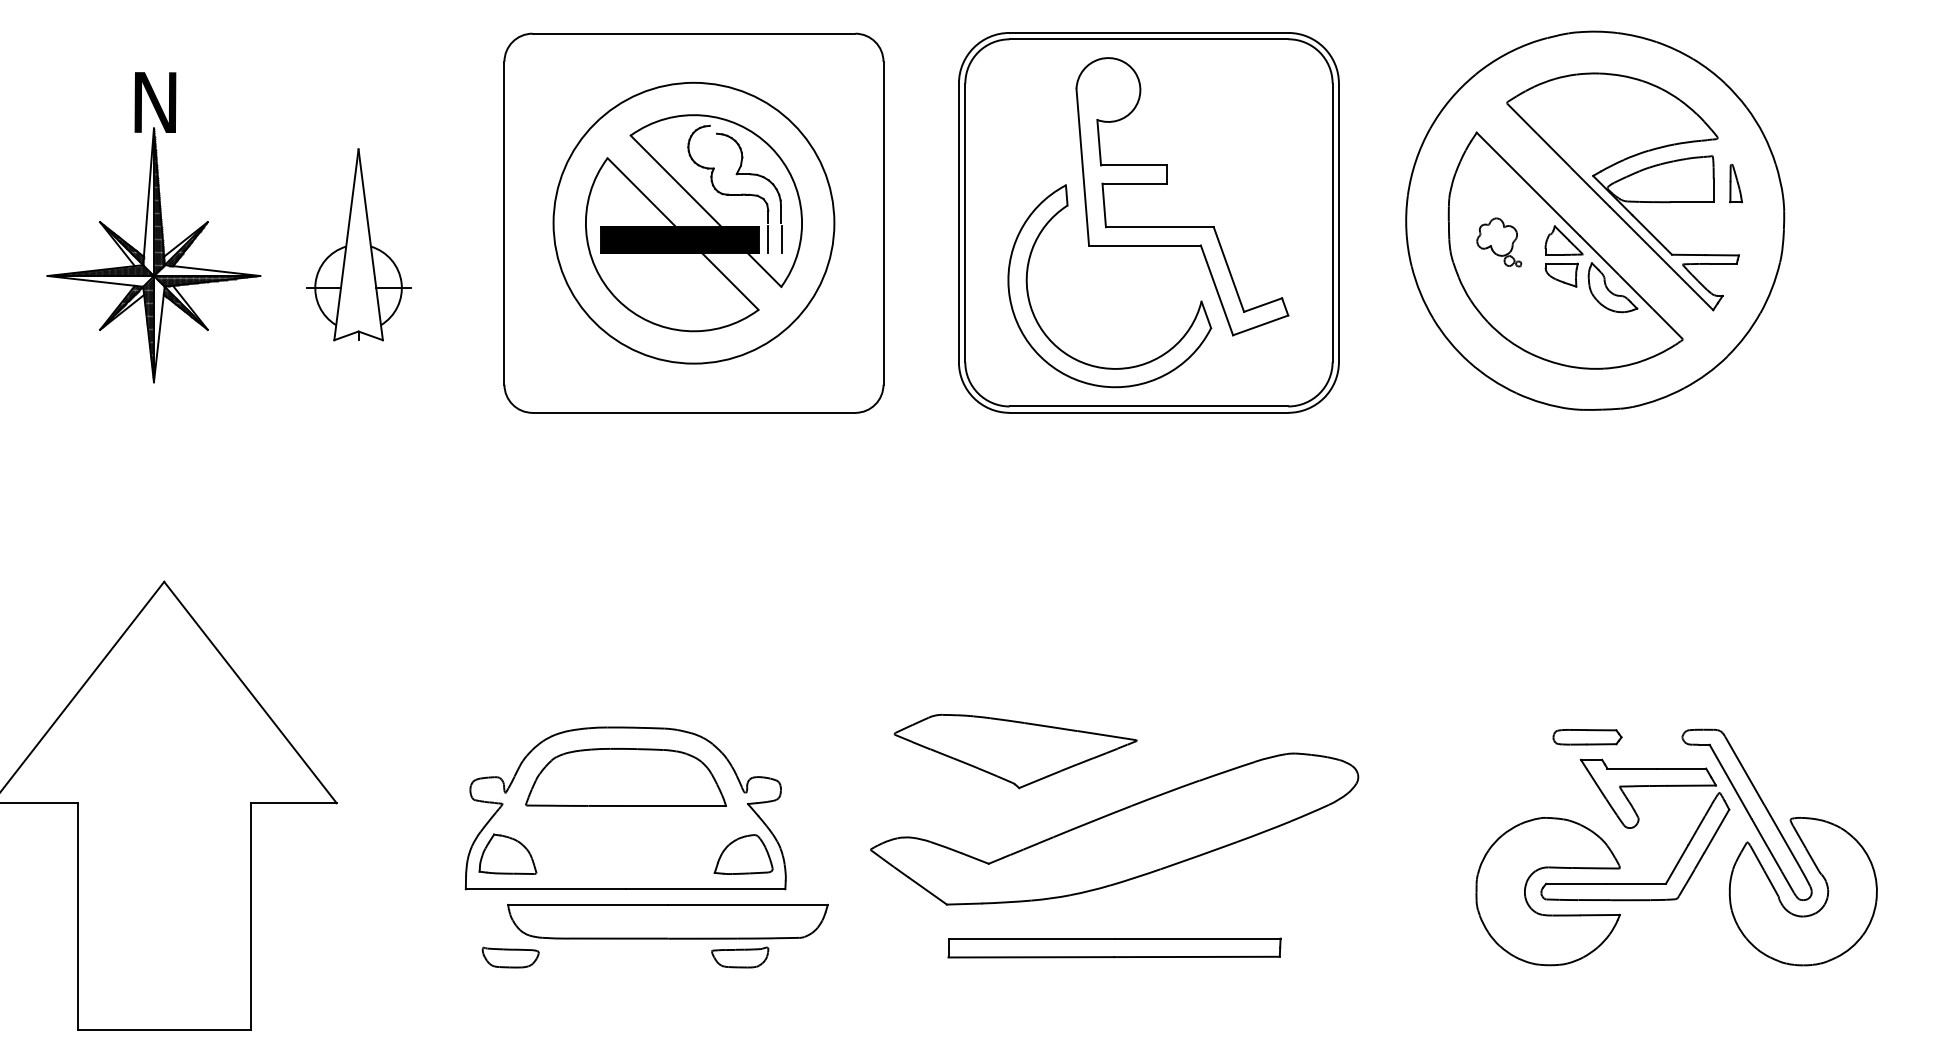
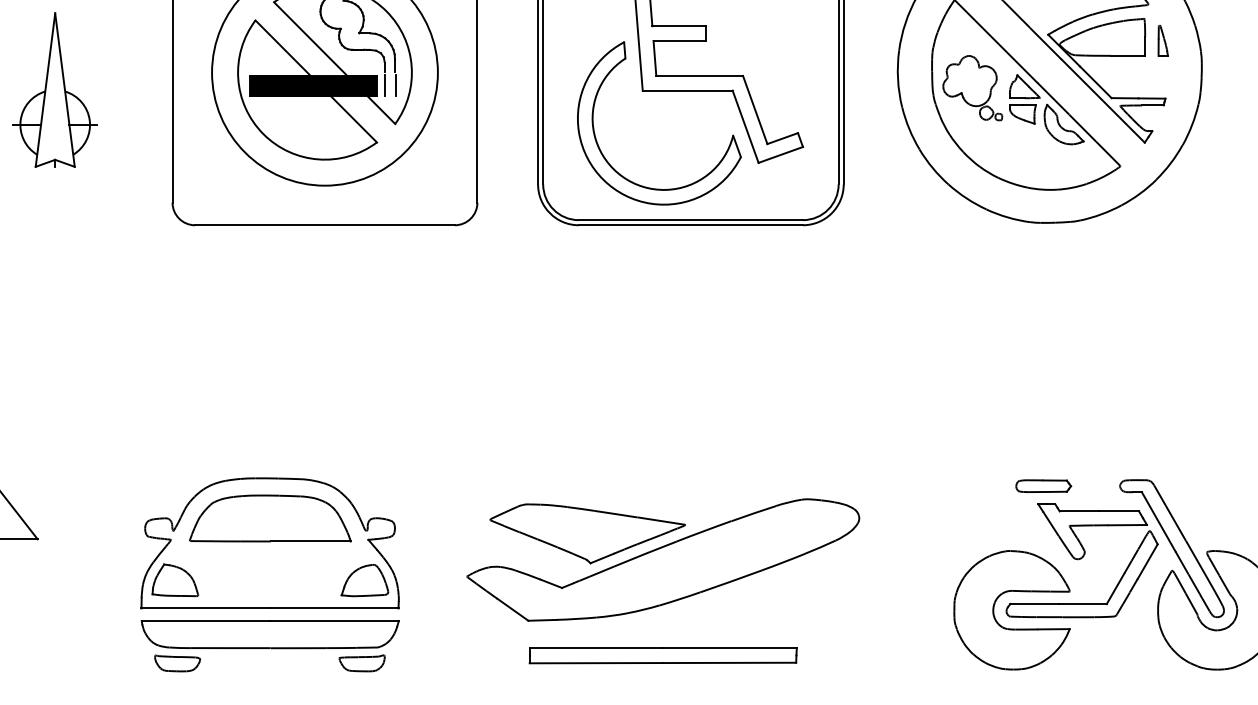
part: (1498, 242) -> (972, 88), size x1.67
part: (1015, 751) -> (587, 533), moved
part: (667, 921) -> (269, 634), moved

